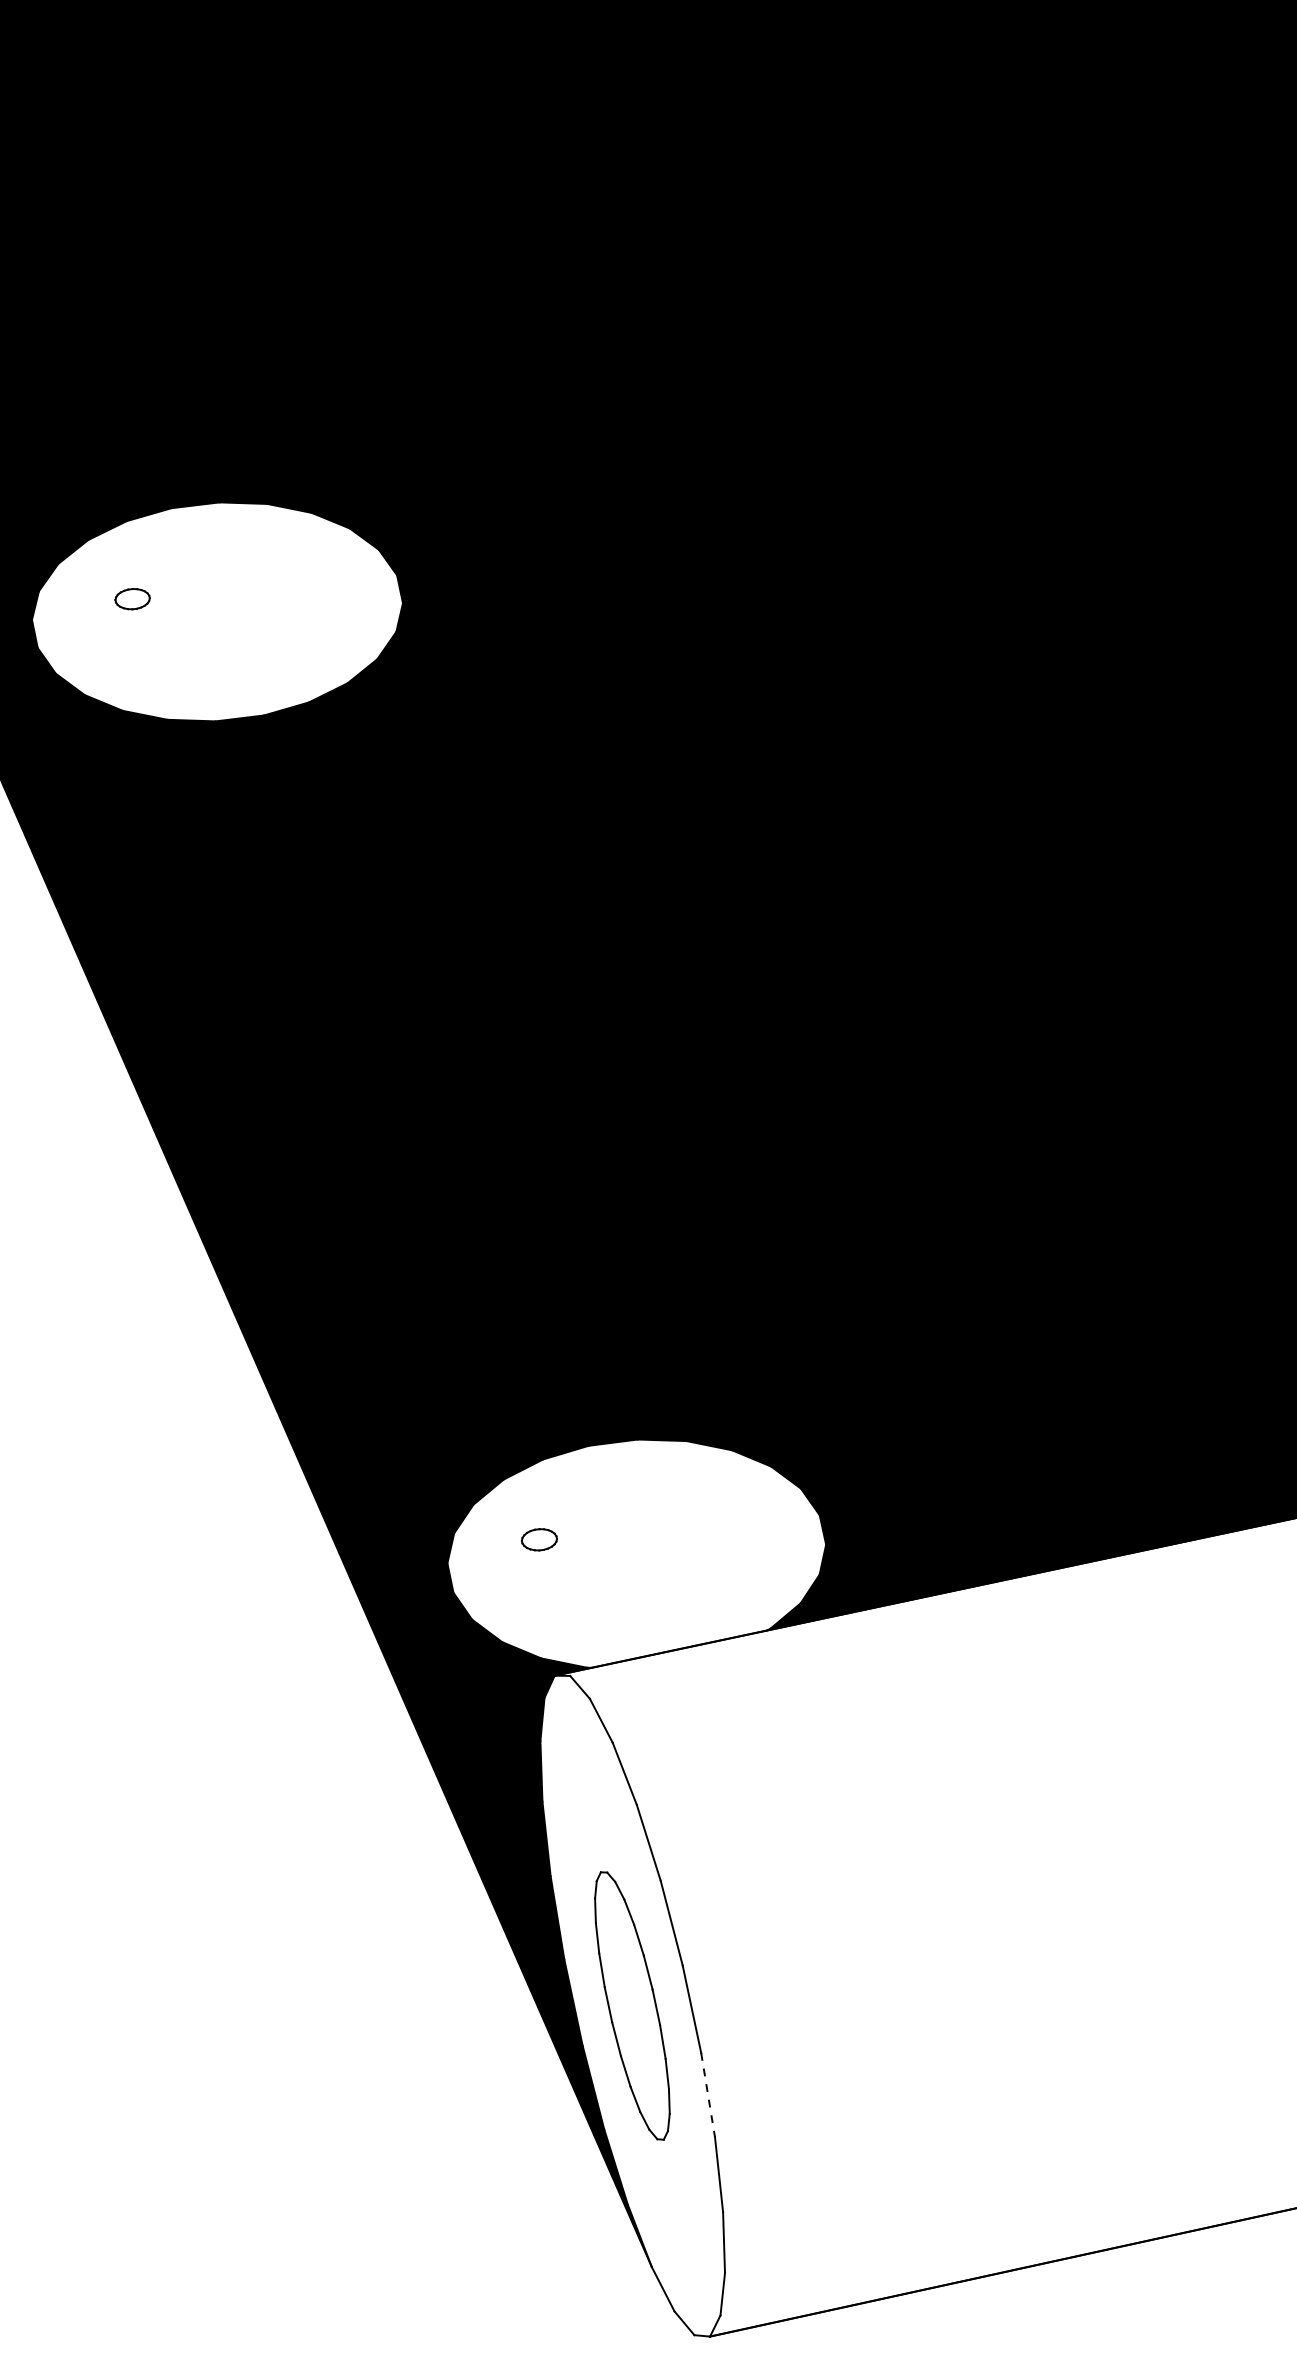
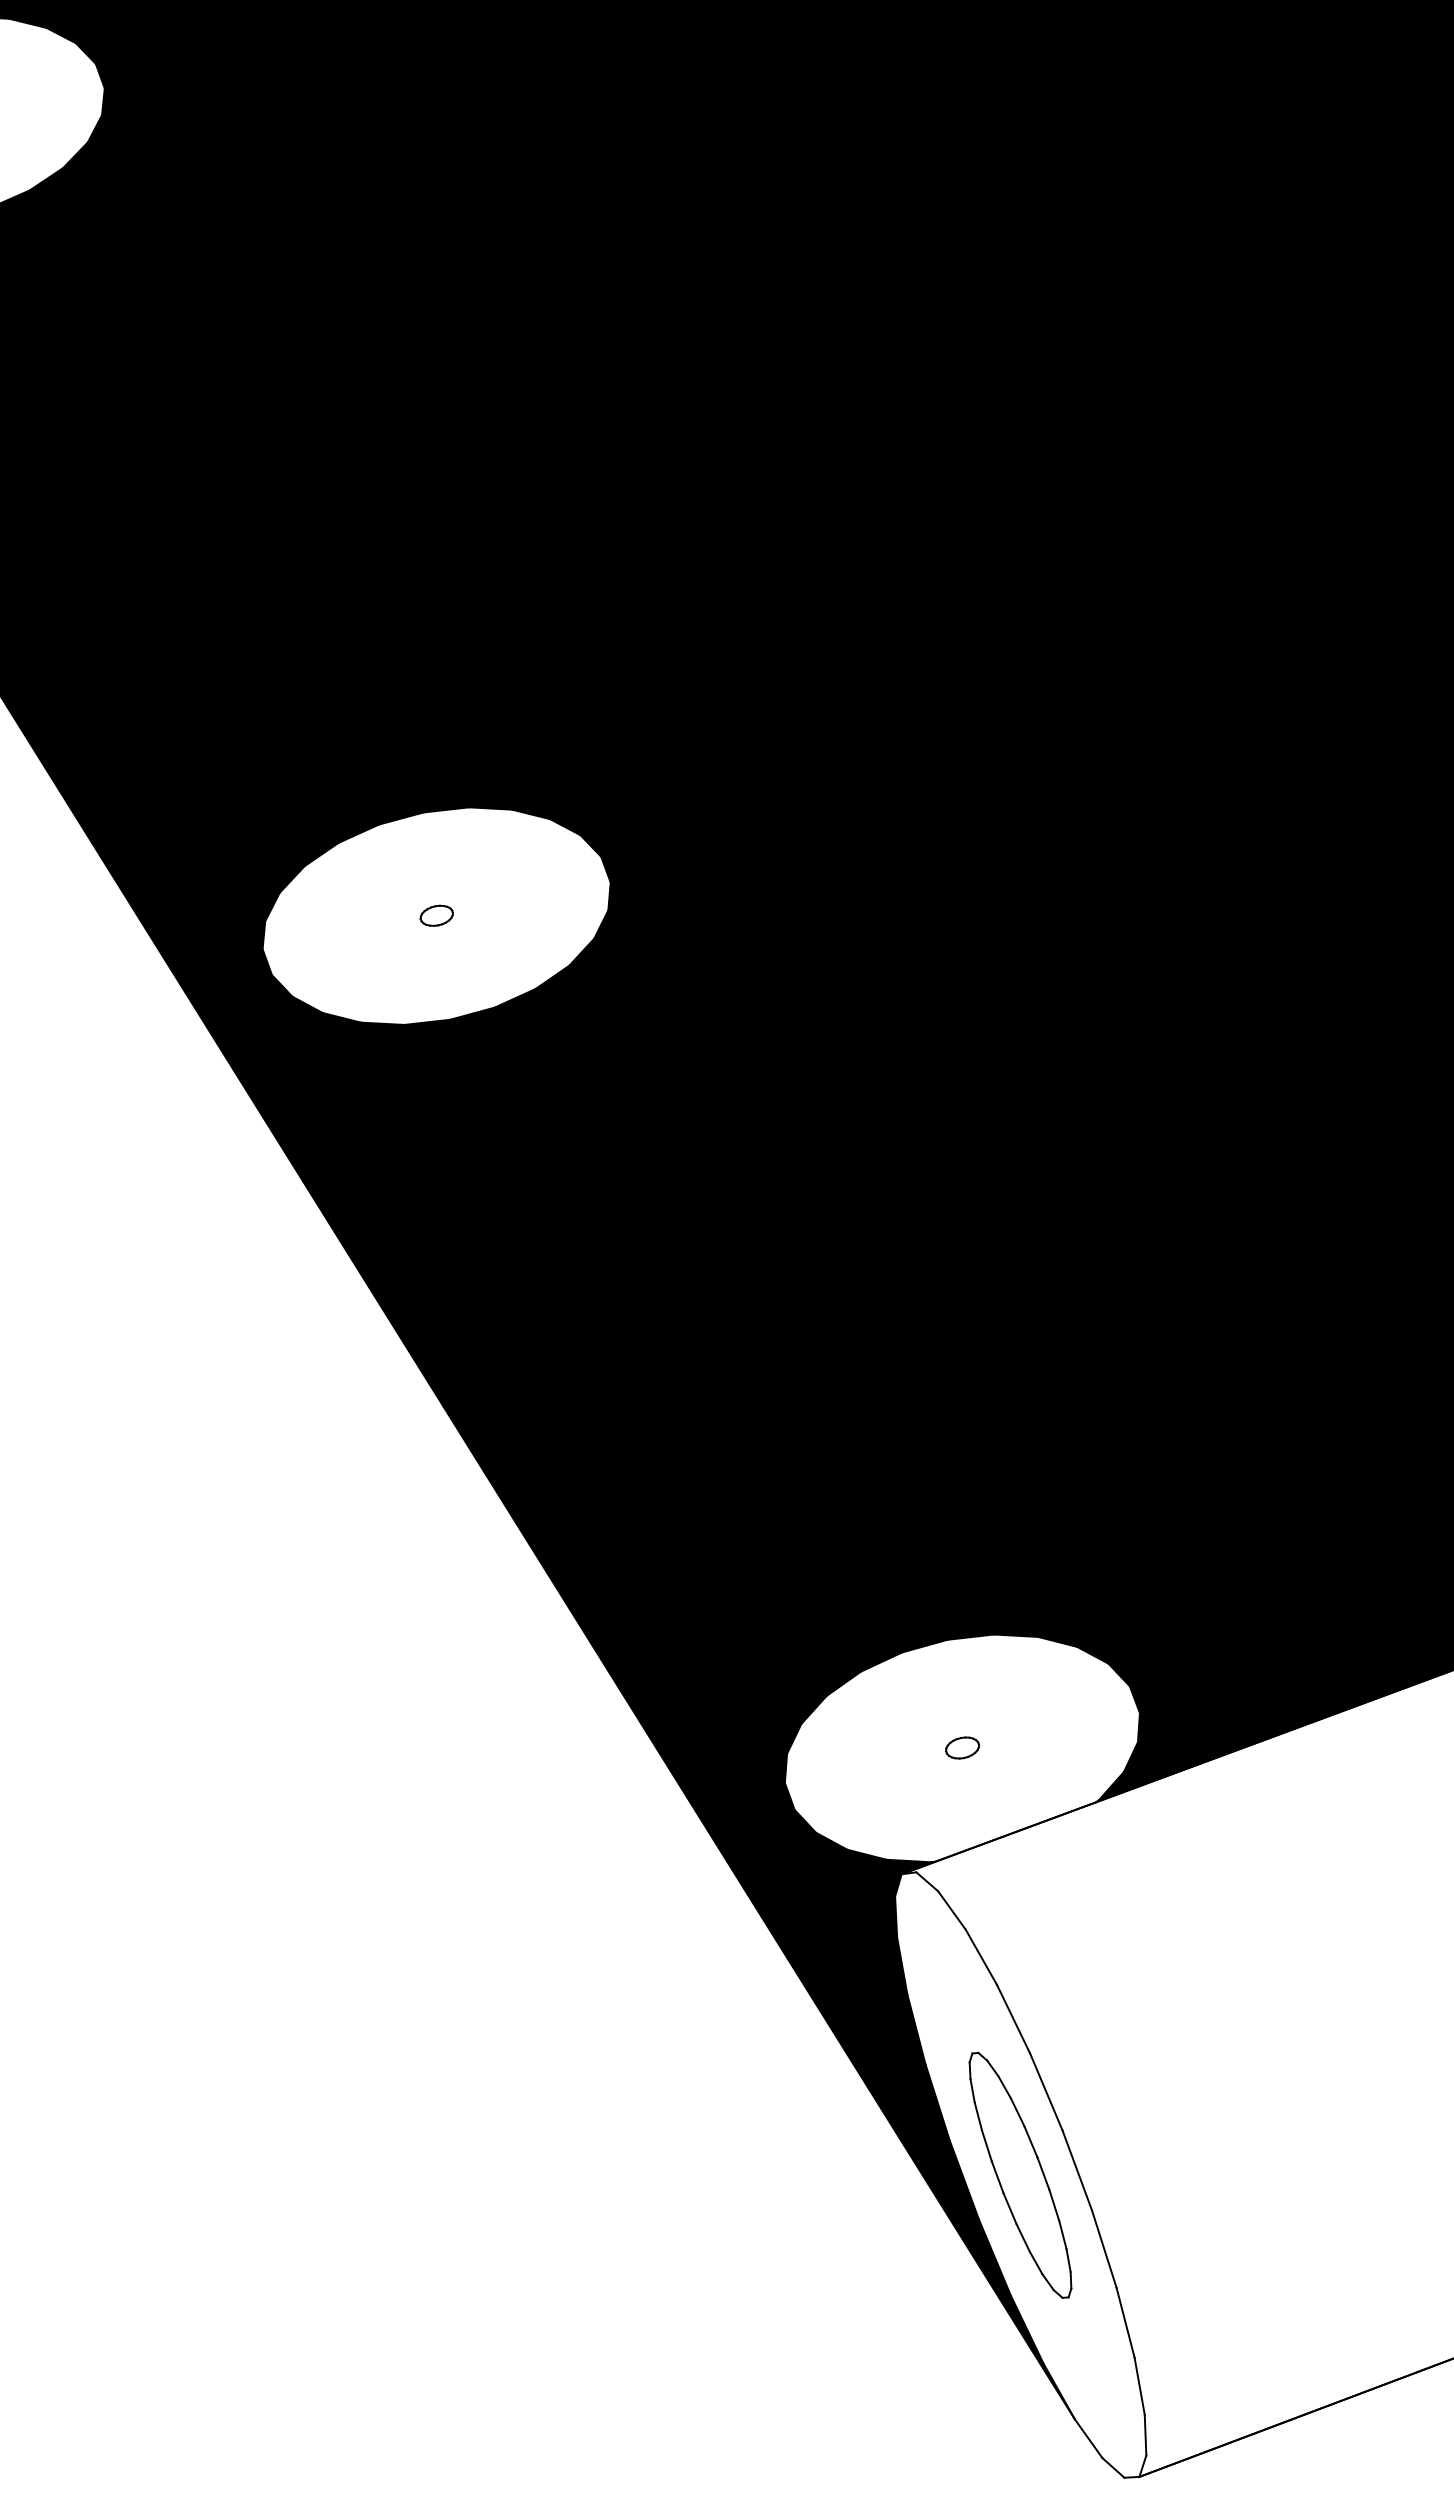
part: (132, 598) -> (436, 915), moved
part: (539, 1539) -> (962, 1747), moved
line: (708, 2095) -> (1104, 2249), dashed -> solid

